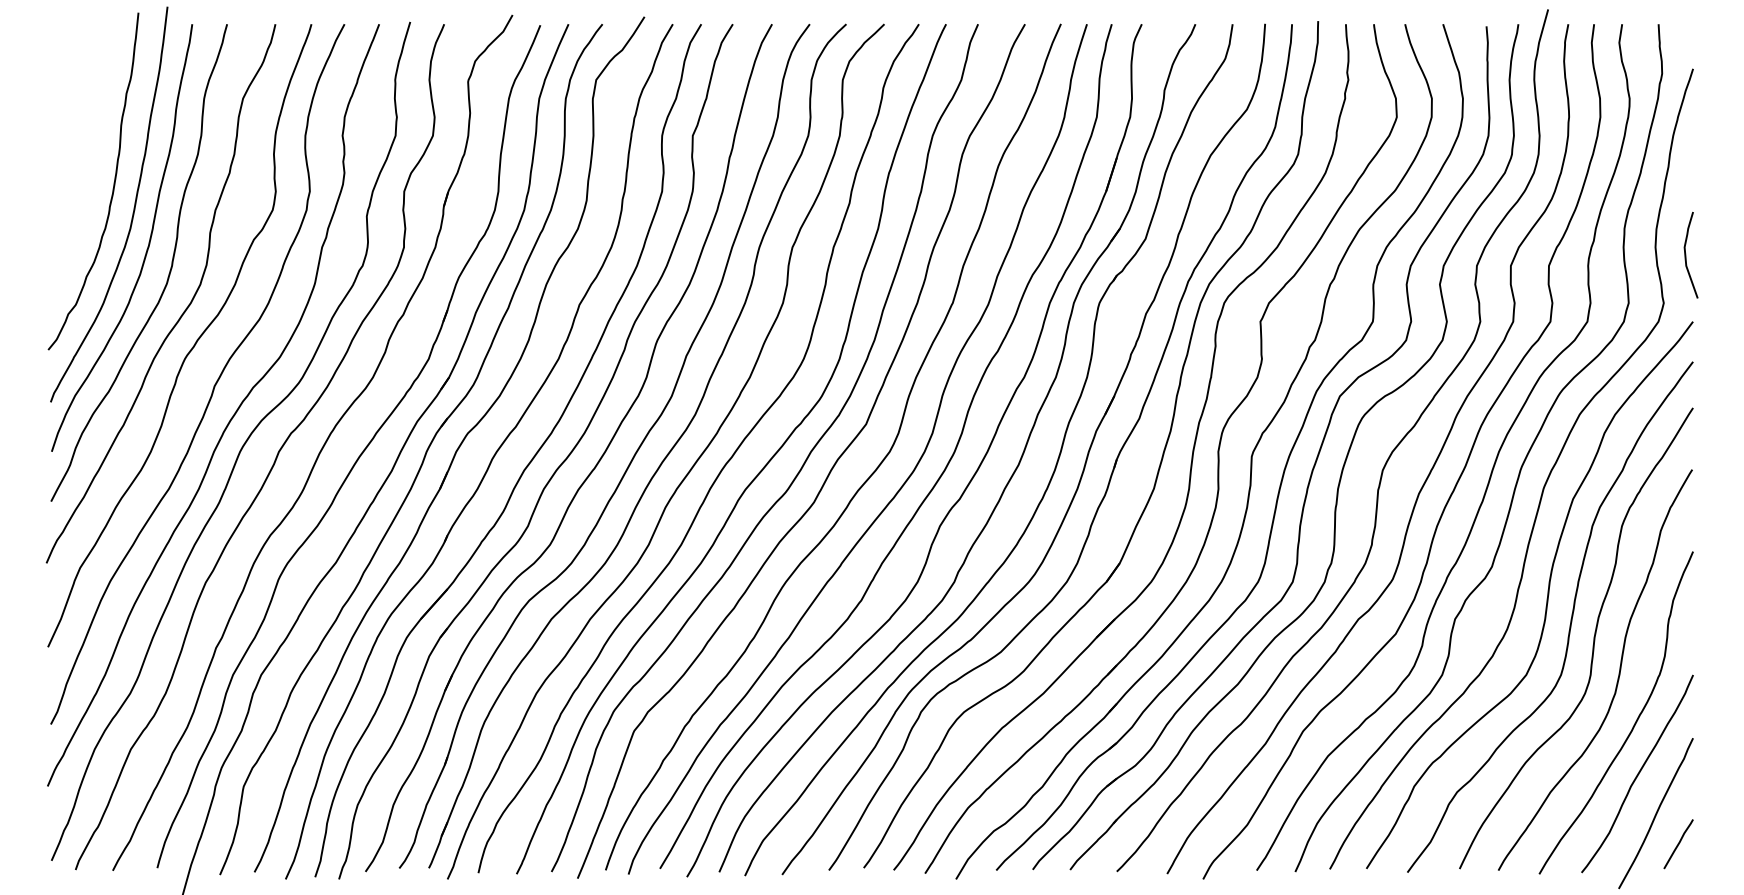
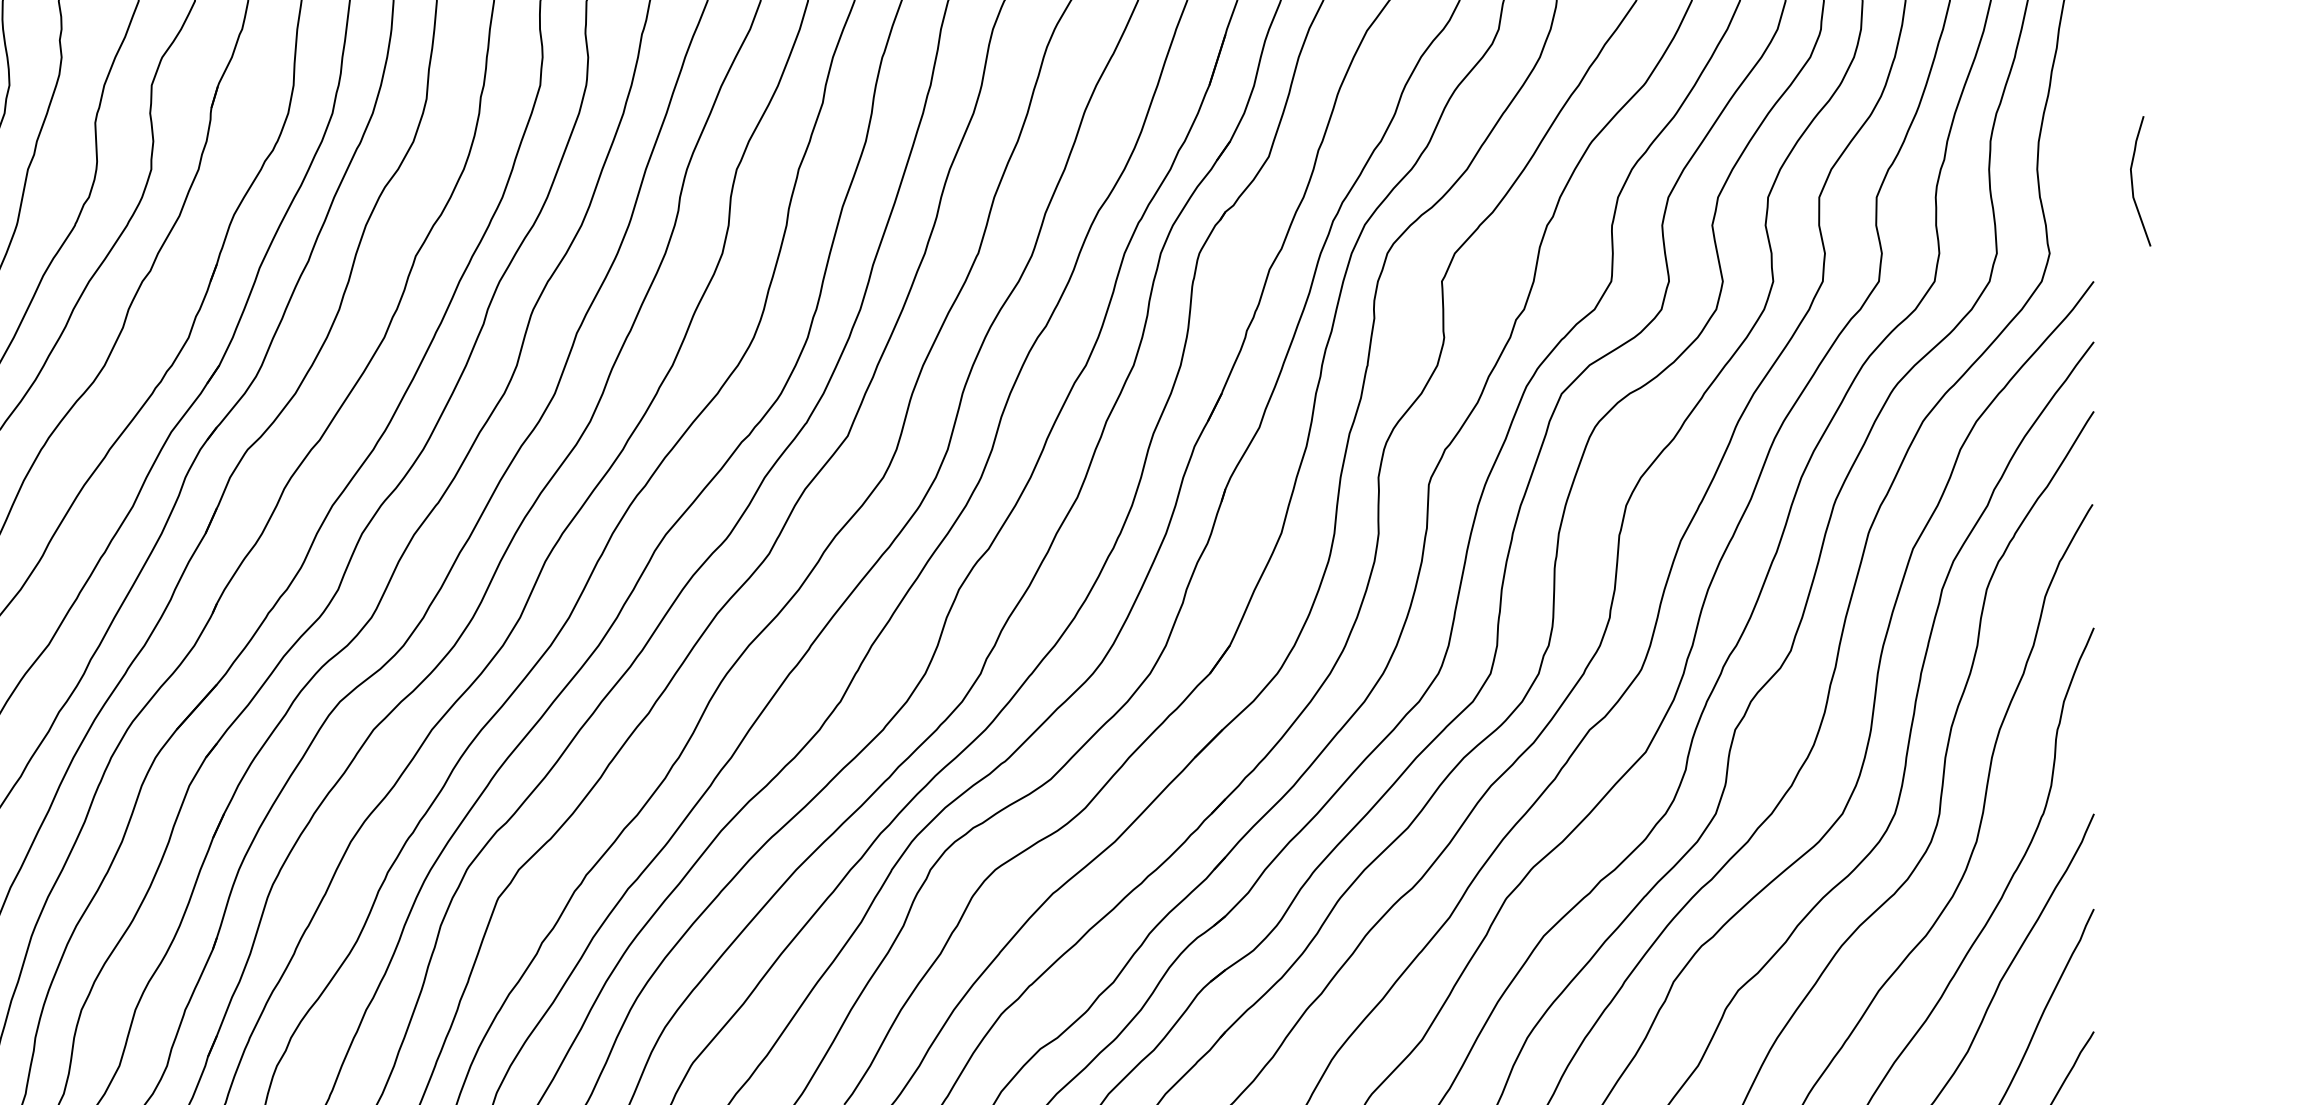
curve: (1686, 255) -> (2133, 181), moved

